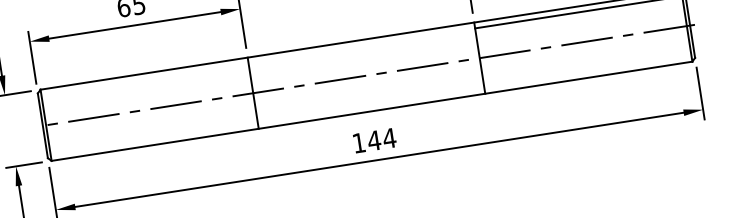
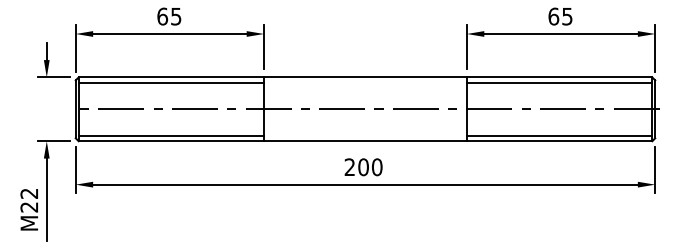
line: (587, 71) -> (559, 135), added
line: (145, 79) -> (171, 82), added
line: (154, 138) -> (171, 135), added
text: (374, 141) -> (363, 167), 144 -> 200

